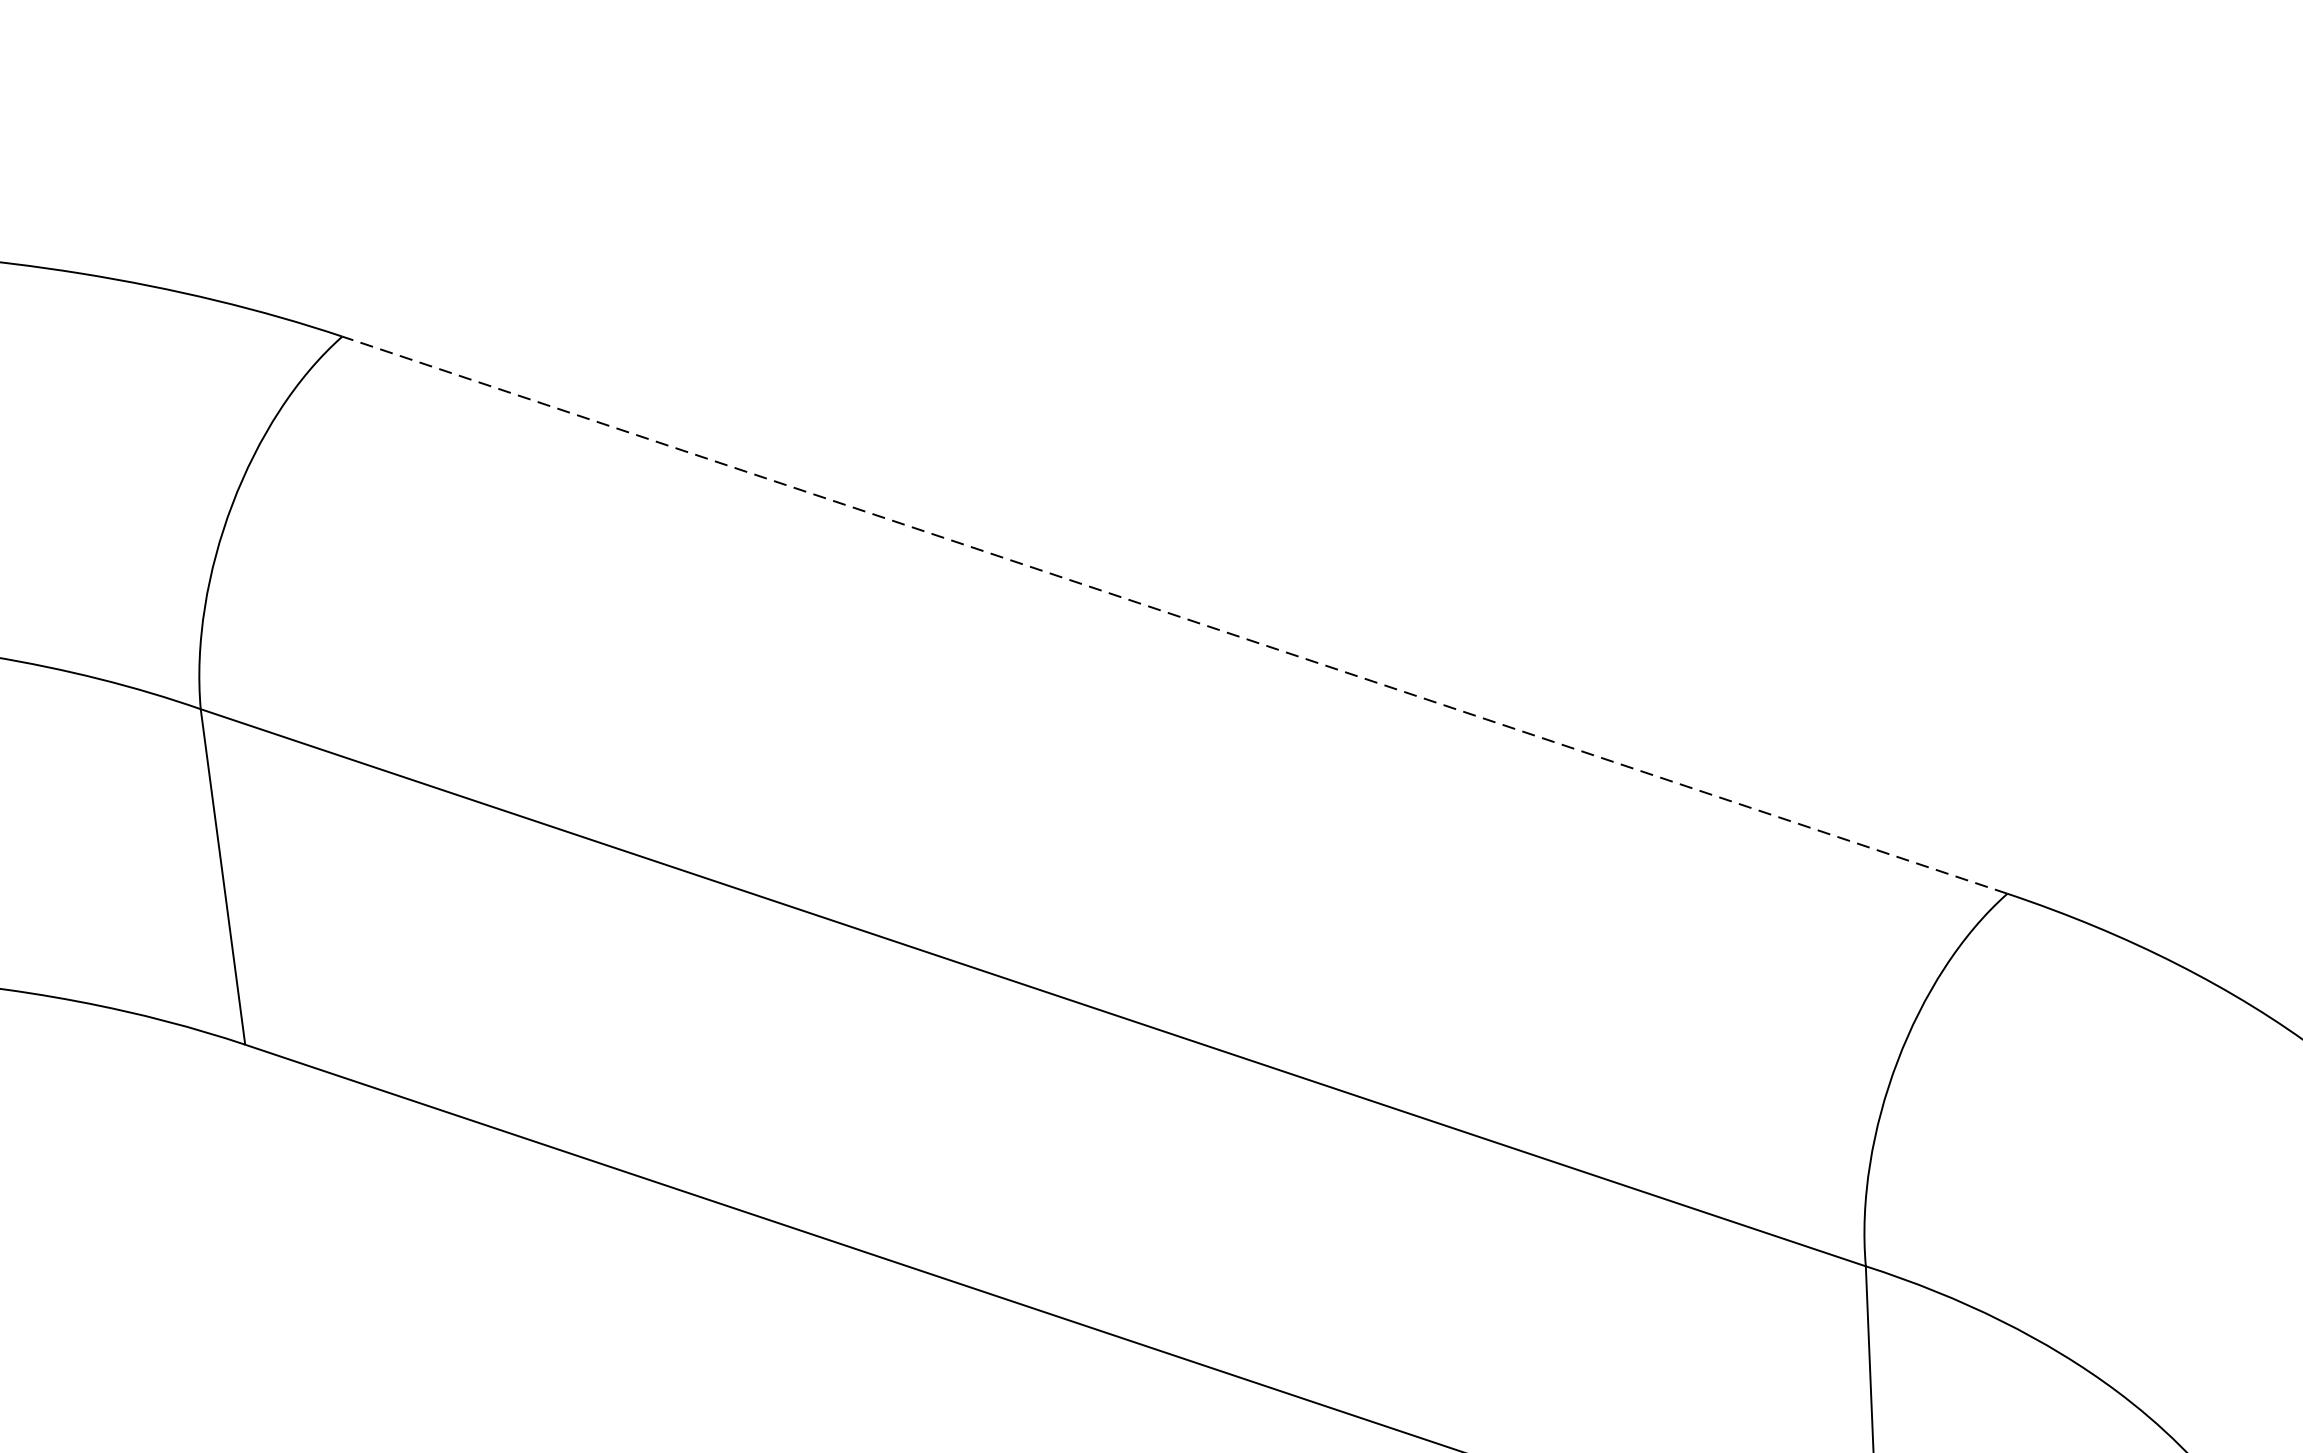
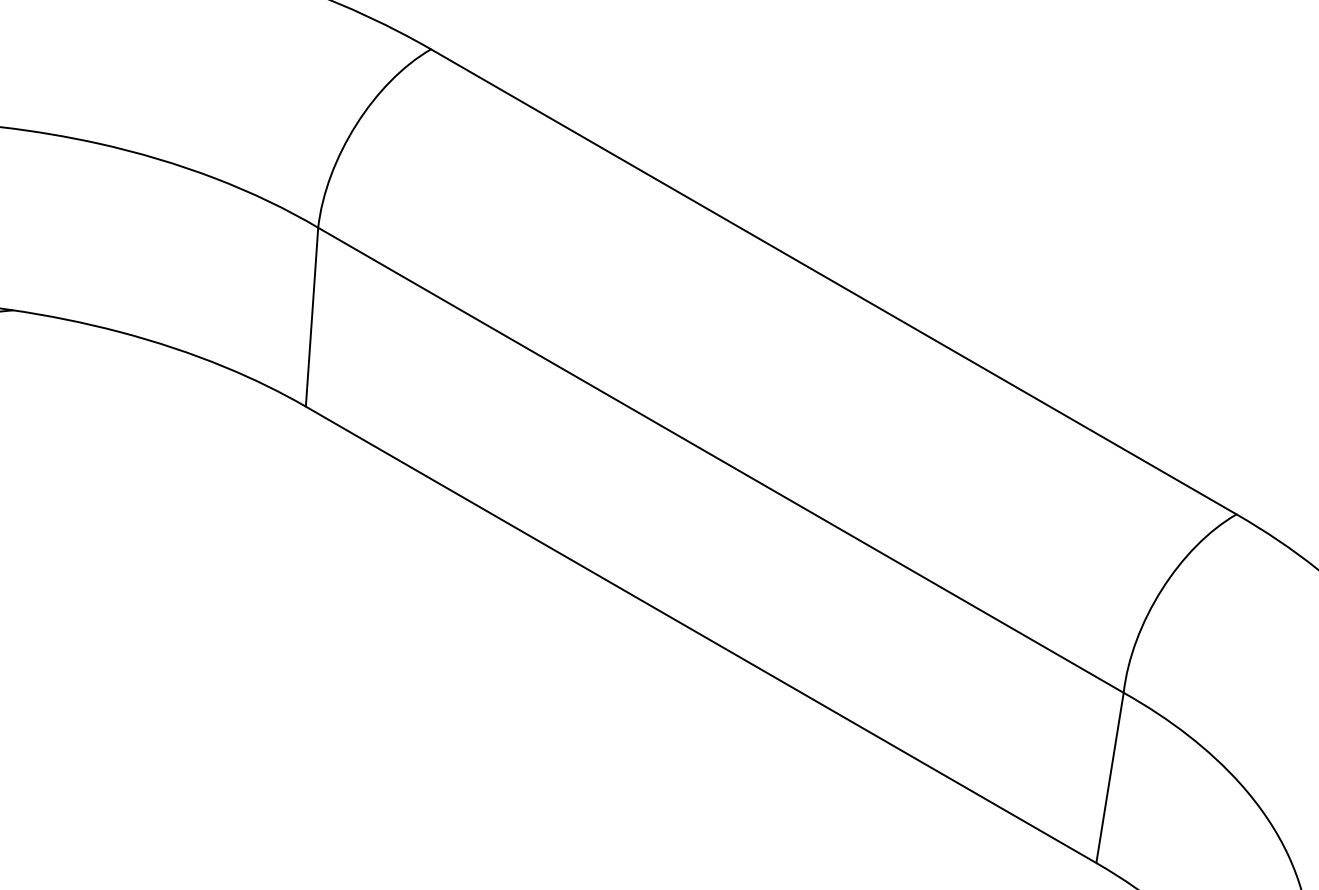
line: (1174, 614) -> (833, 281), dashed -> solid

